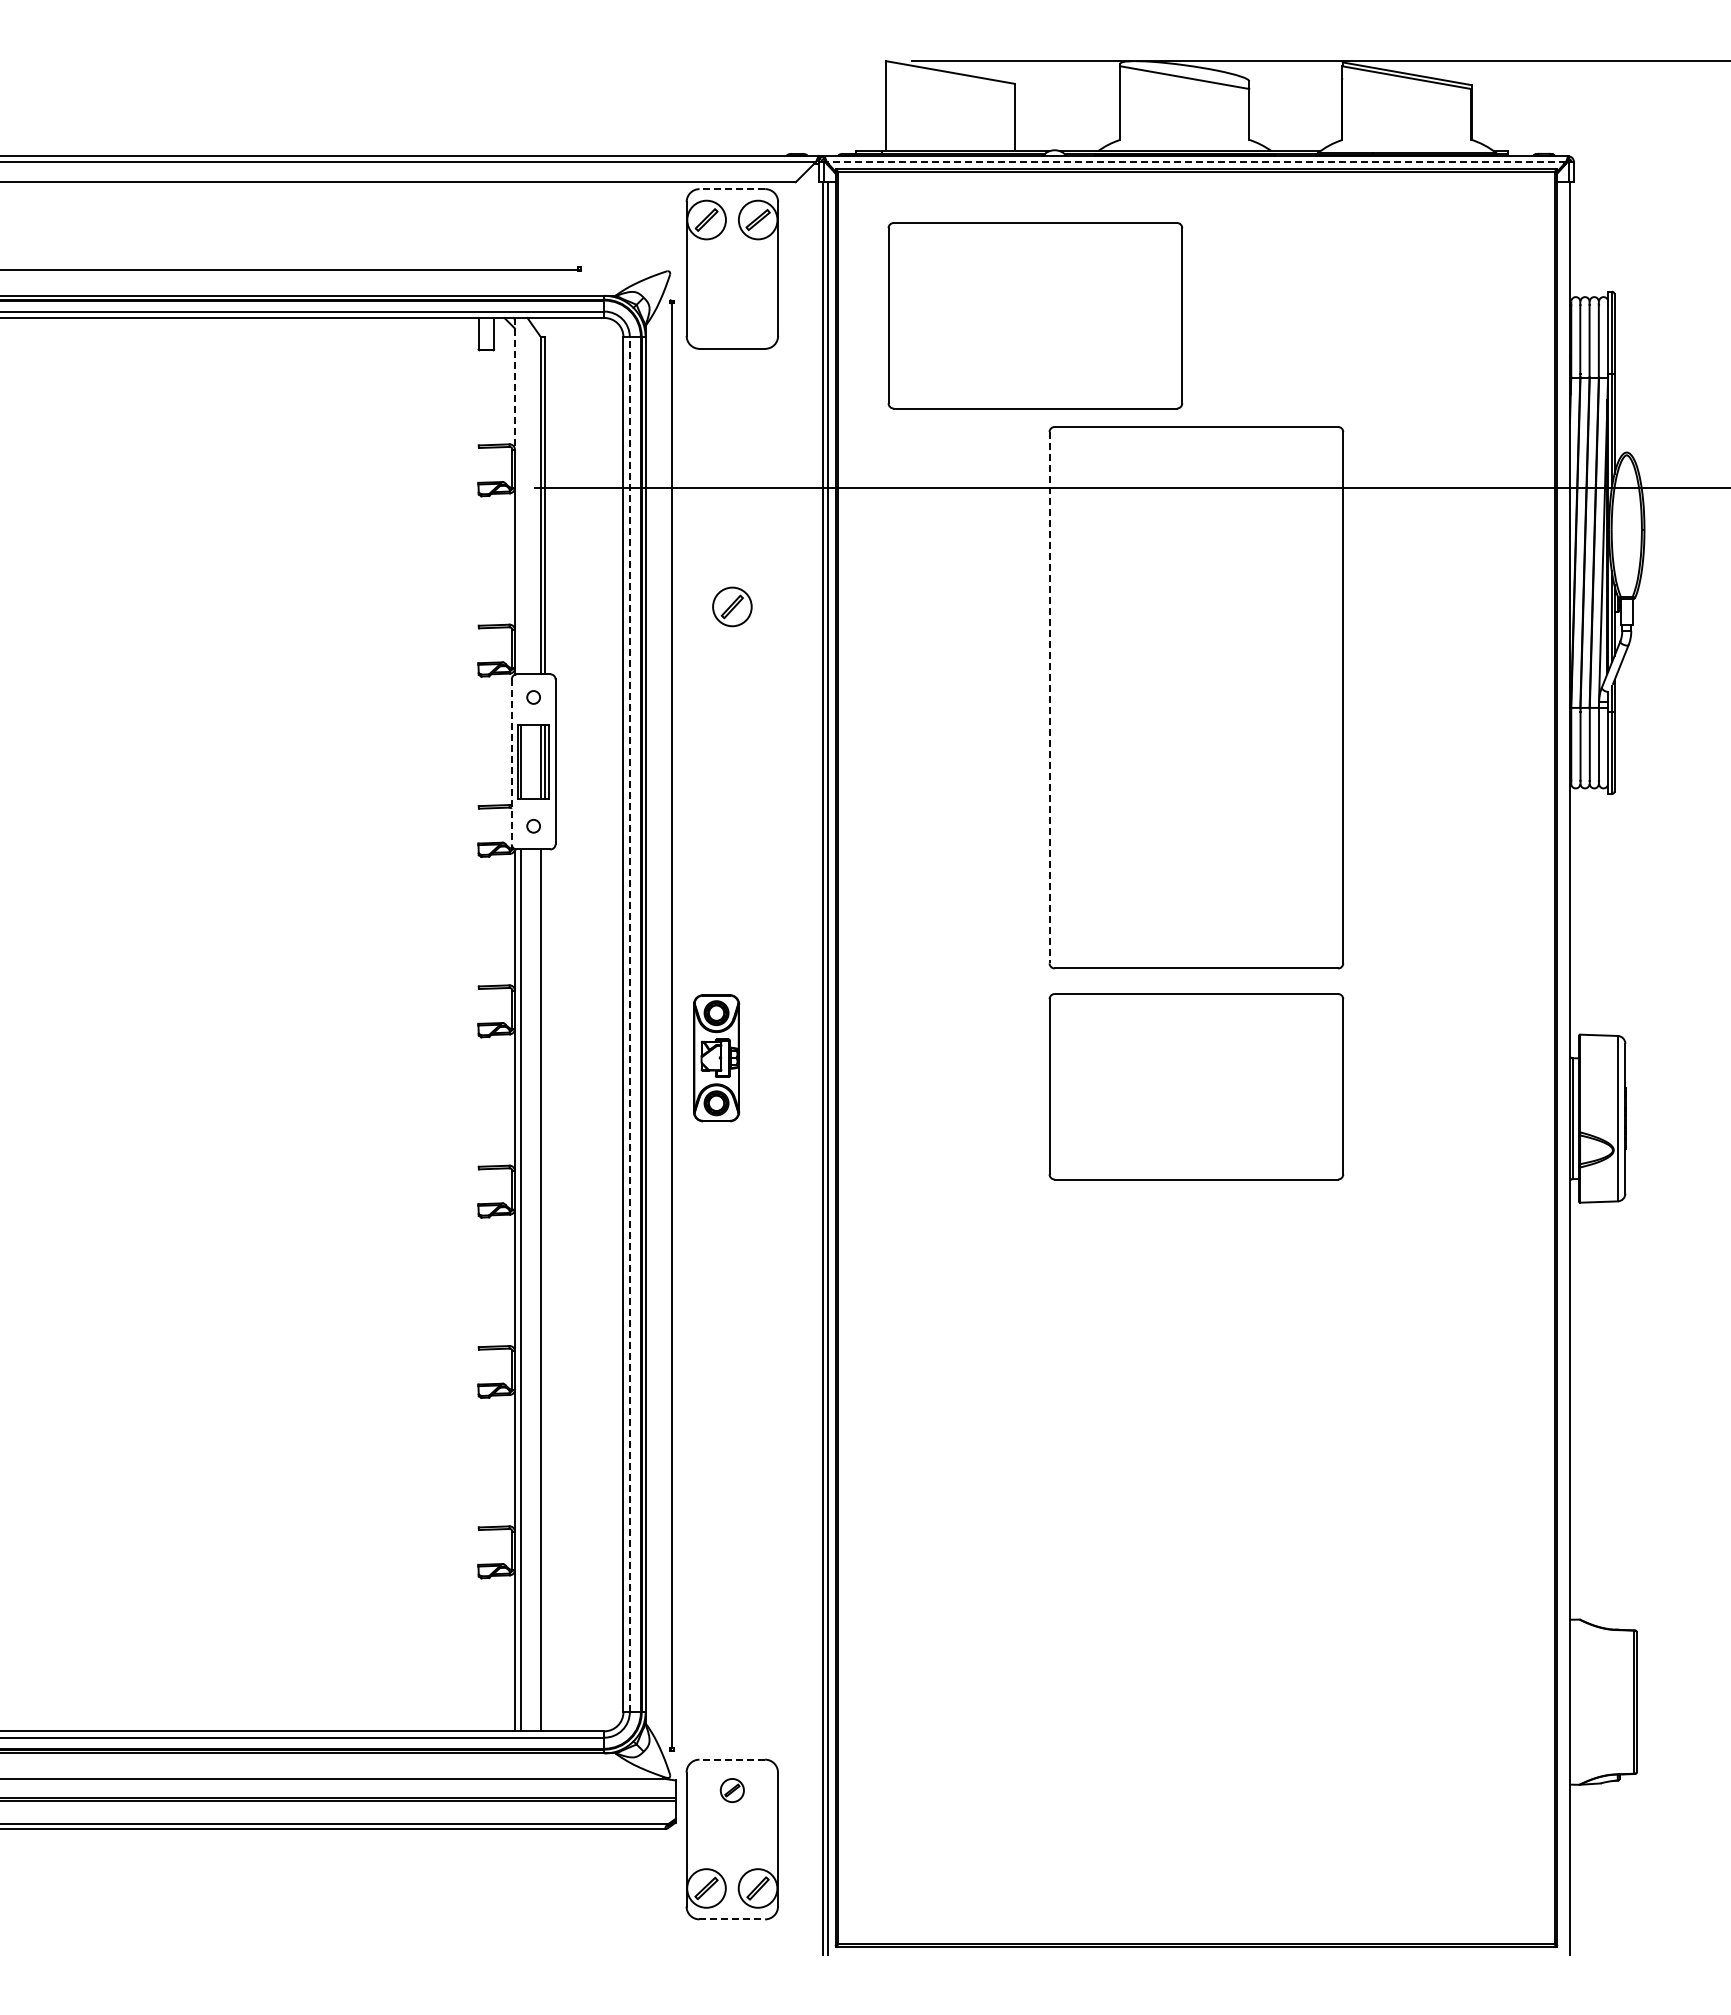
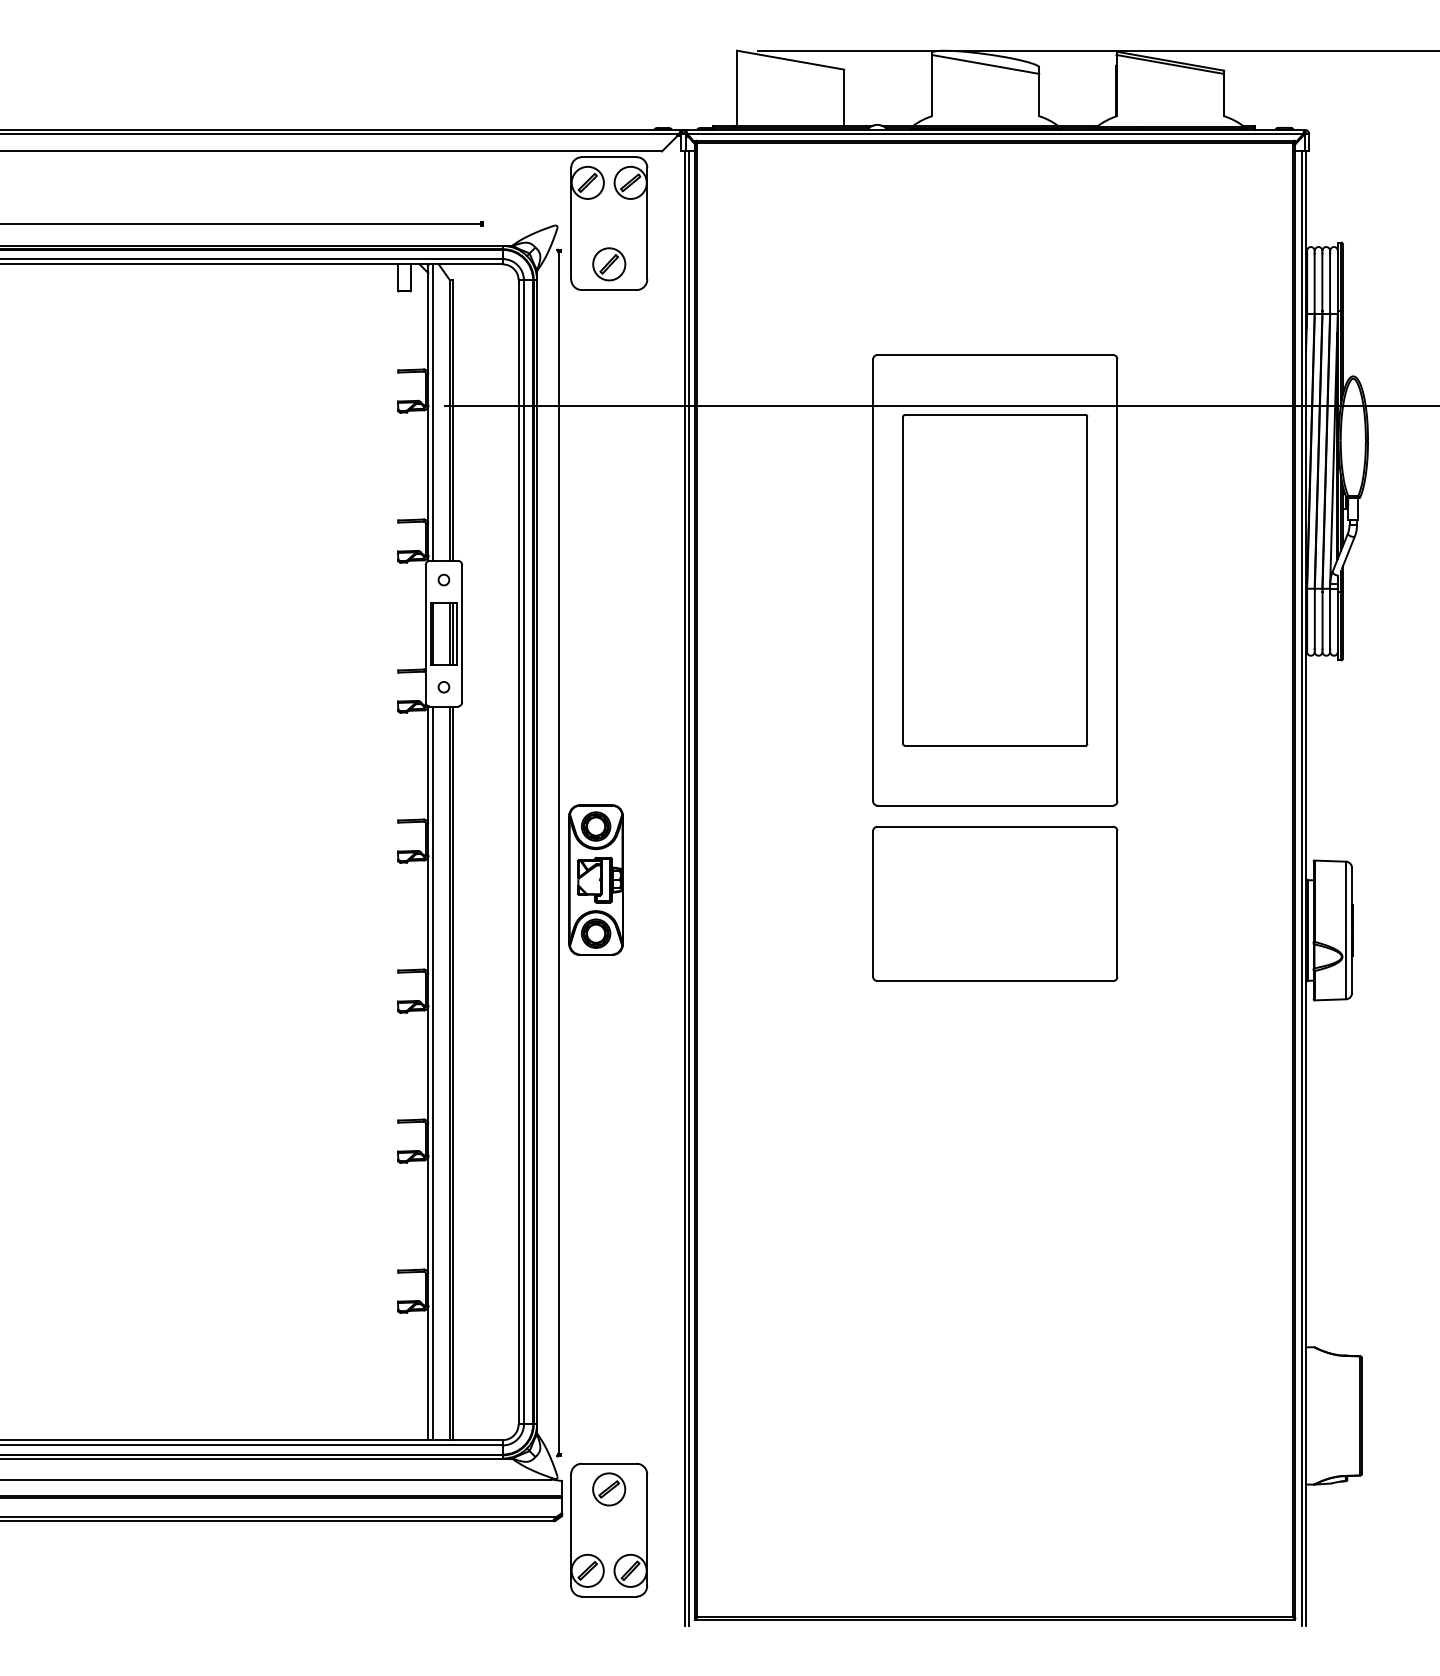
line: (1196, 161) -> (995, 134), dashed -> solid
line: (732, 189) -> (609, 157), dashed -> solid
part: (1035, 315) -> (861, 262), removed
line: (514, 383) -> (428, 318), dashed -> solid
line: (520, 495) -> (432, 412), added
part: (732, 606) -> (609, 263), moved
line: (1049, 697) -> (873, 580), dashed -> solid
part: (1196, 697) -> (995, 580), added
line: (511, 762) -> (425, 634), dashed -> solid
line: (629, 1024) -> (523, 852), dashed -> solid
part: (716, 1058) -> (596, 880), size x1.43
line: (1564, 1068) -> (1301, 888), added
line: (544, 1290) -> (452, 1073), added
line: (732, 1759) -> (609, 1463), dashed -> solid
part: (732, 1790) -> (609, 1489), size x1.67
line: (732, 1919) -> (609, 1596), dashed -> solid

